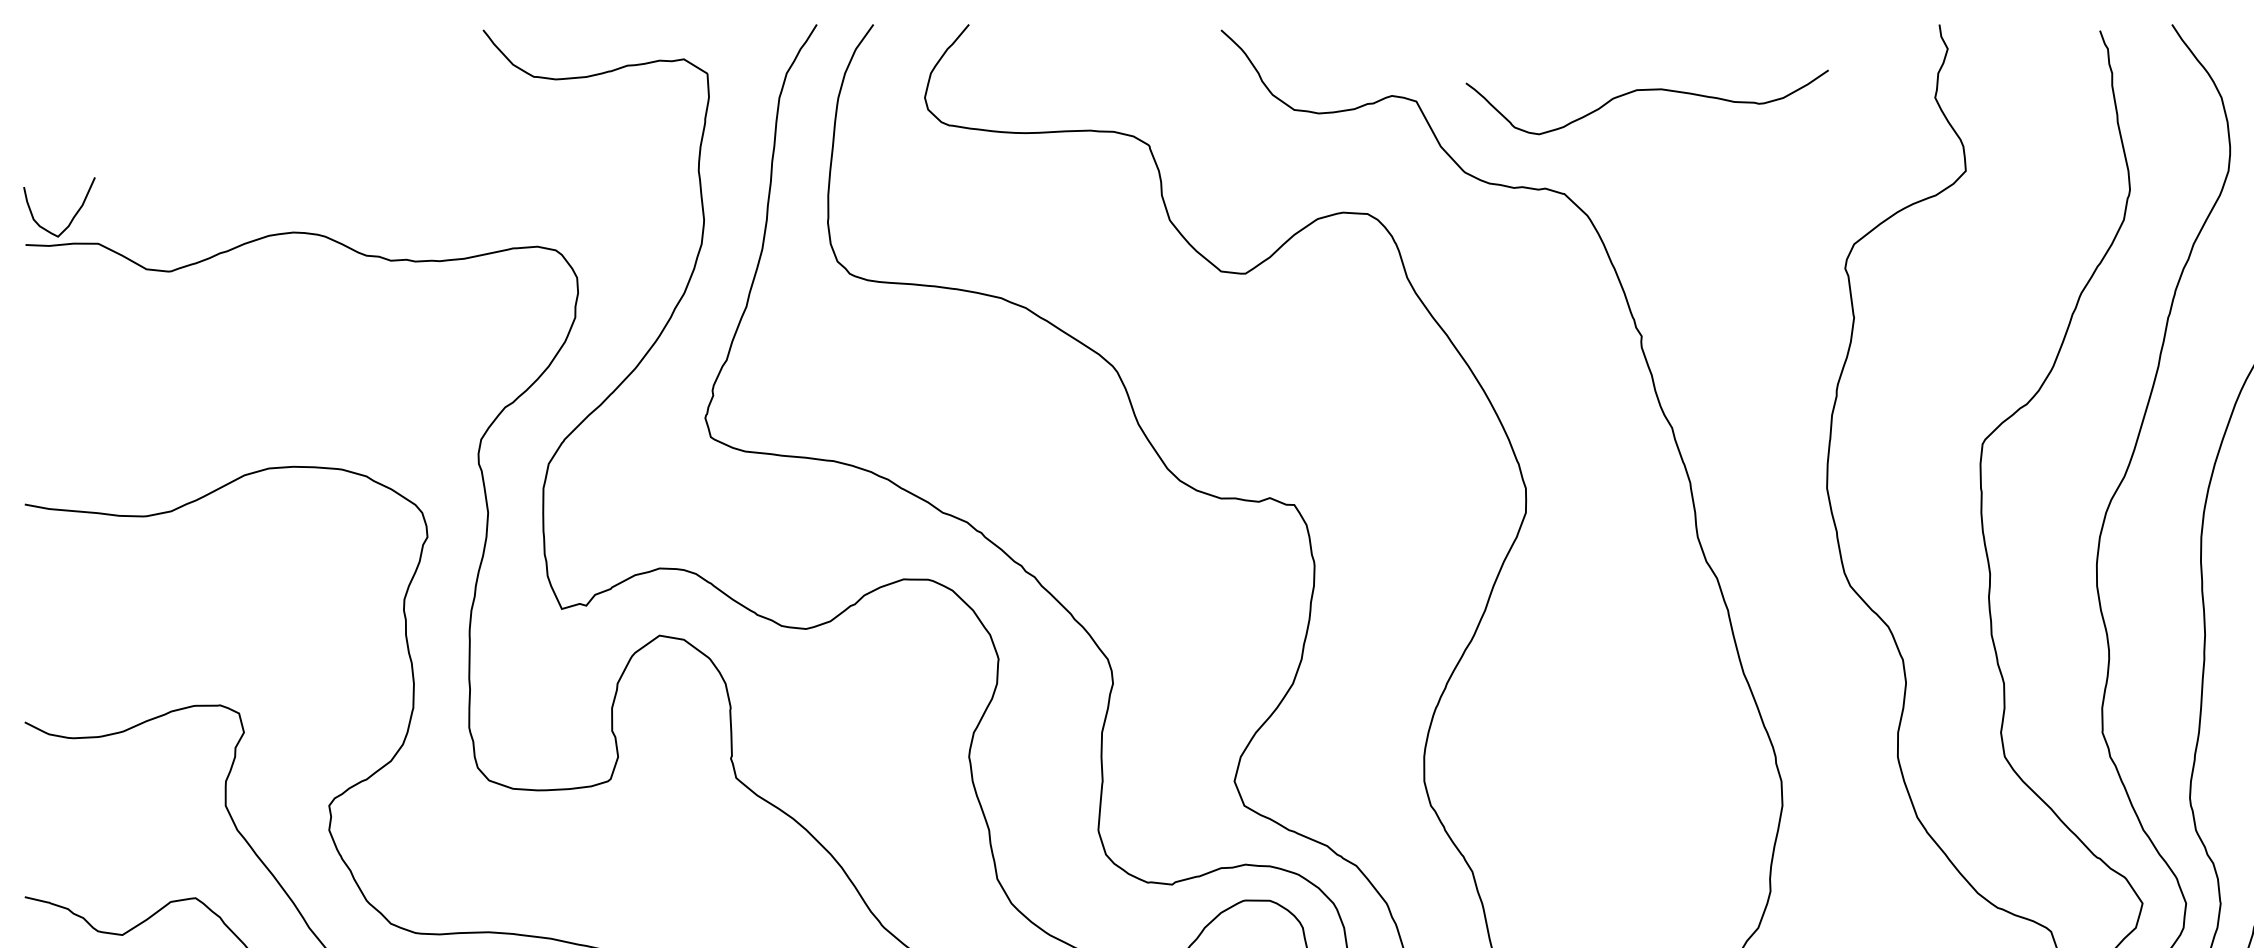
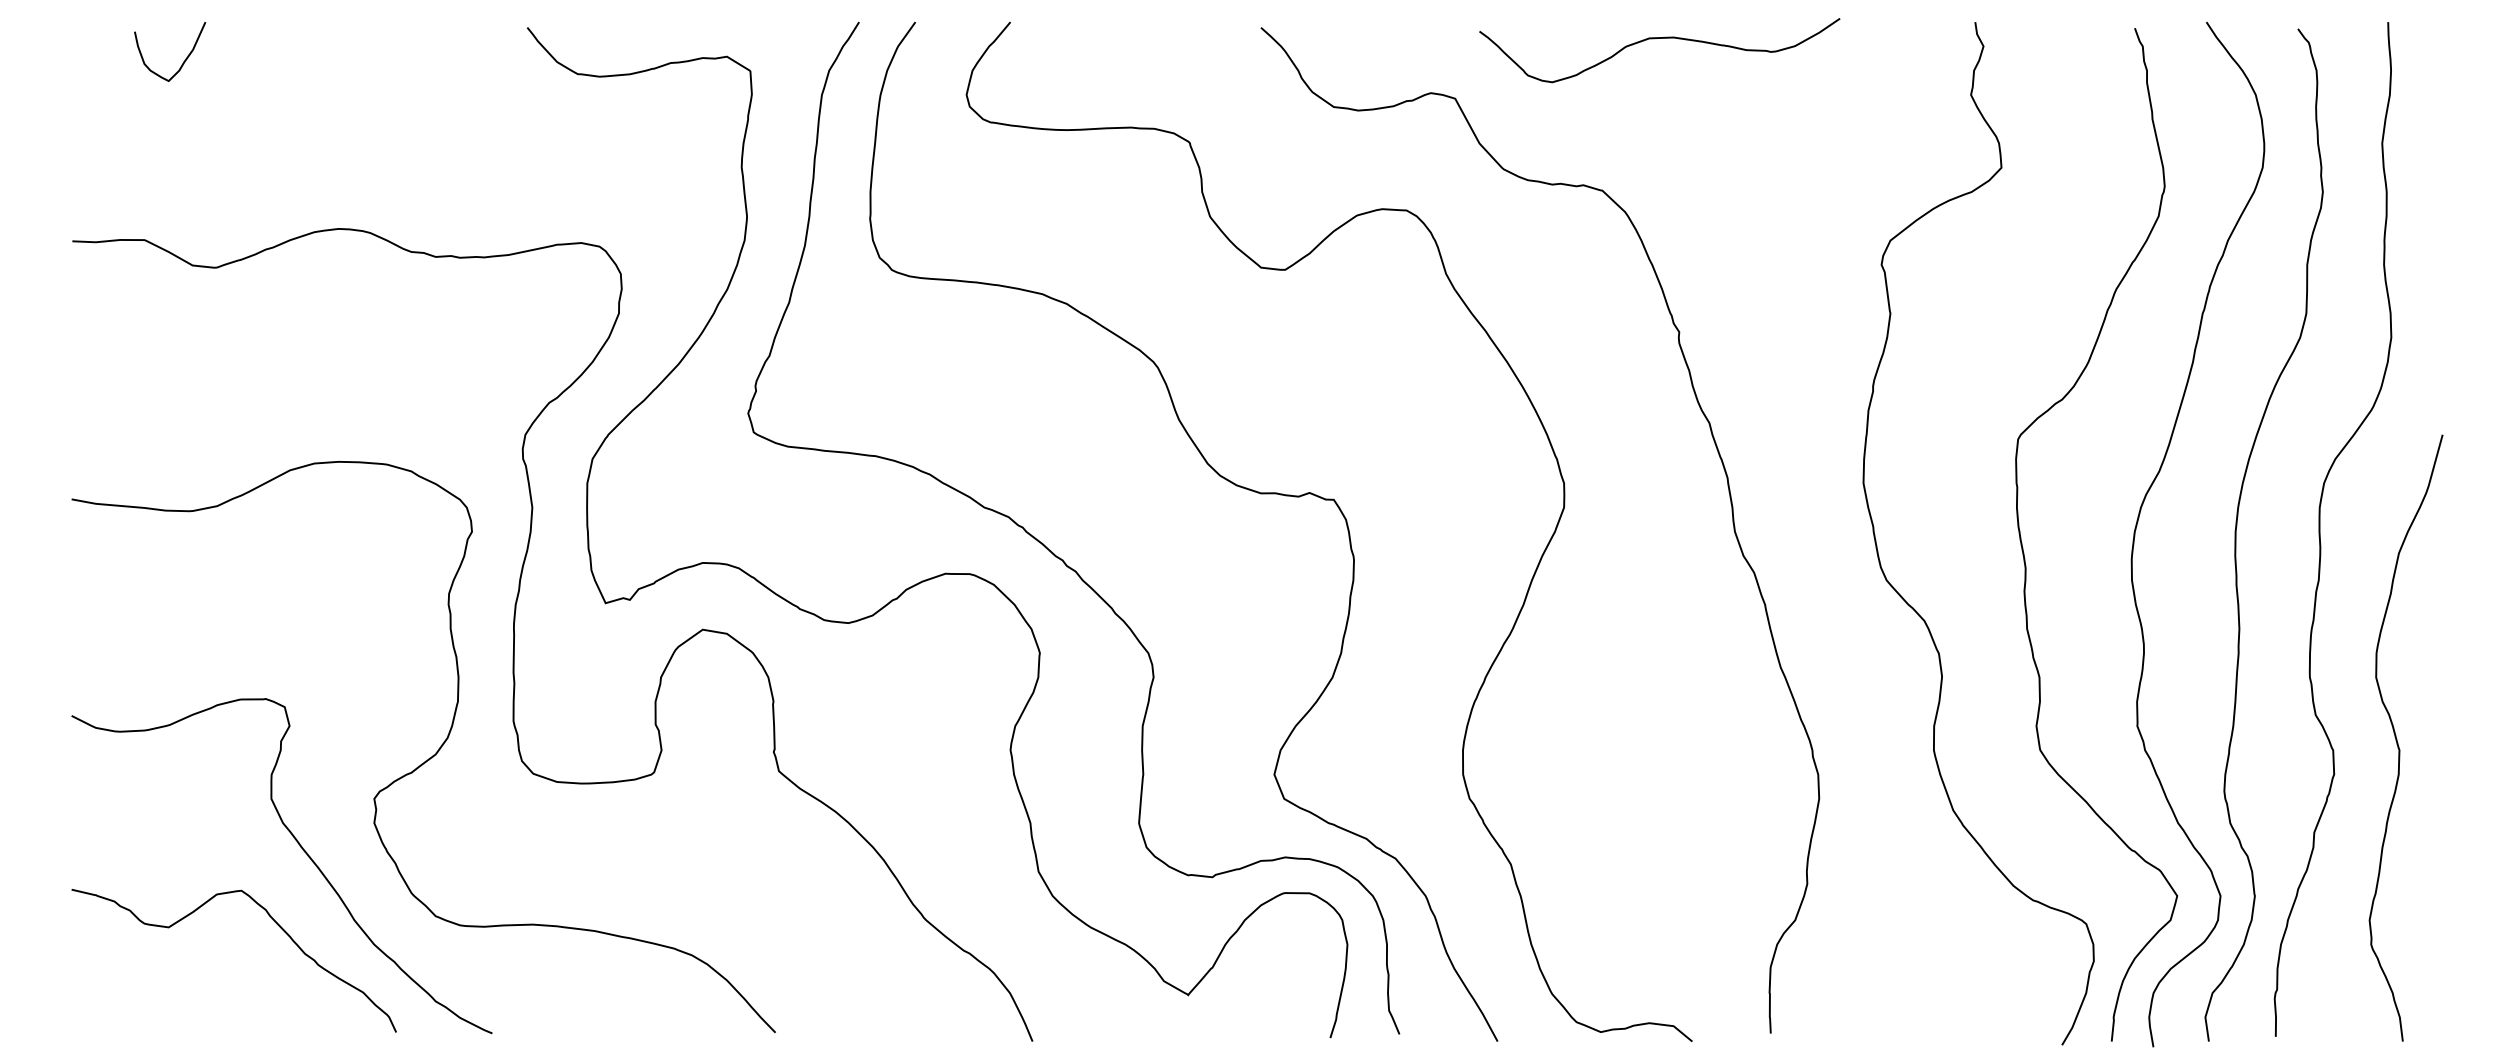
curve: (1642, 91) -> (1655, 39), moved
curve: (72, 217) -> (183, 61), moved

